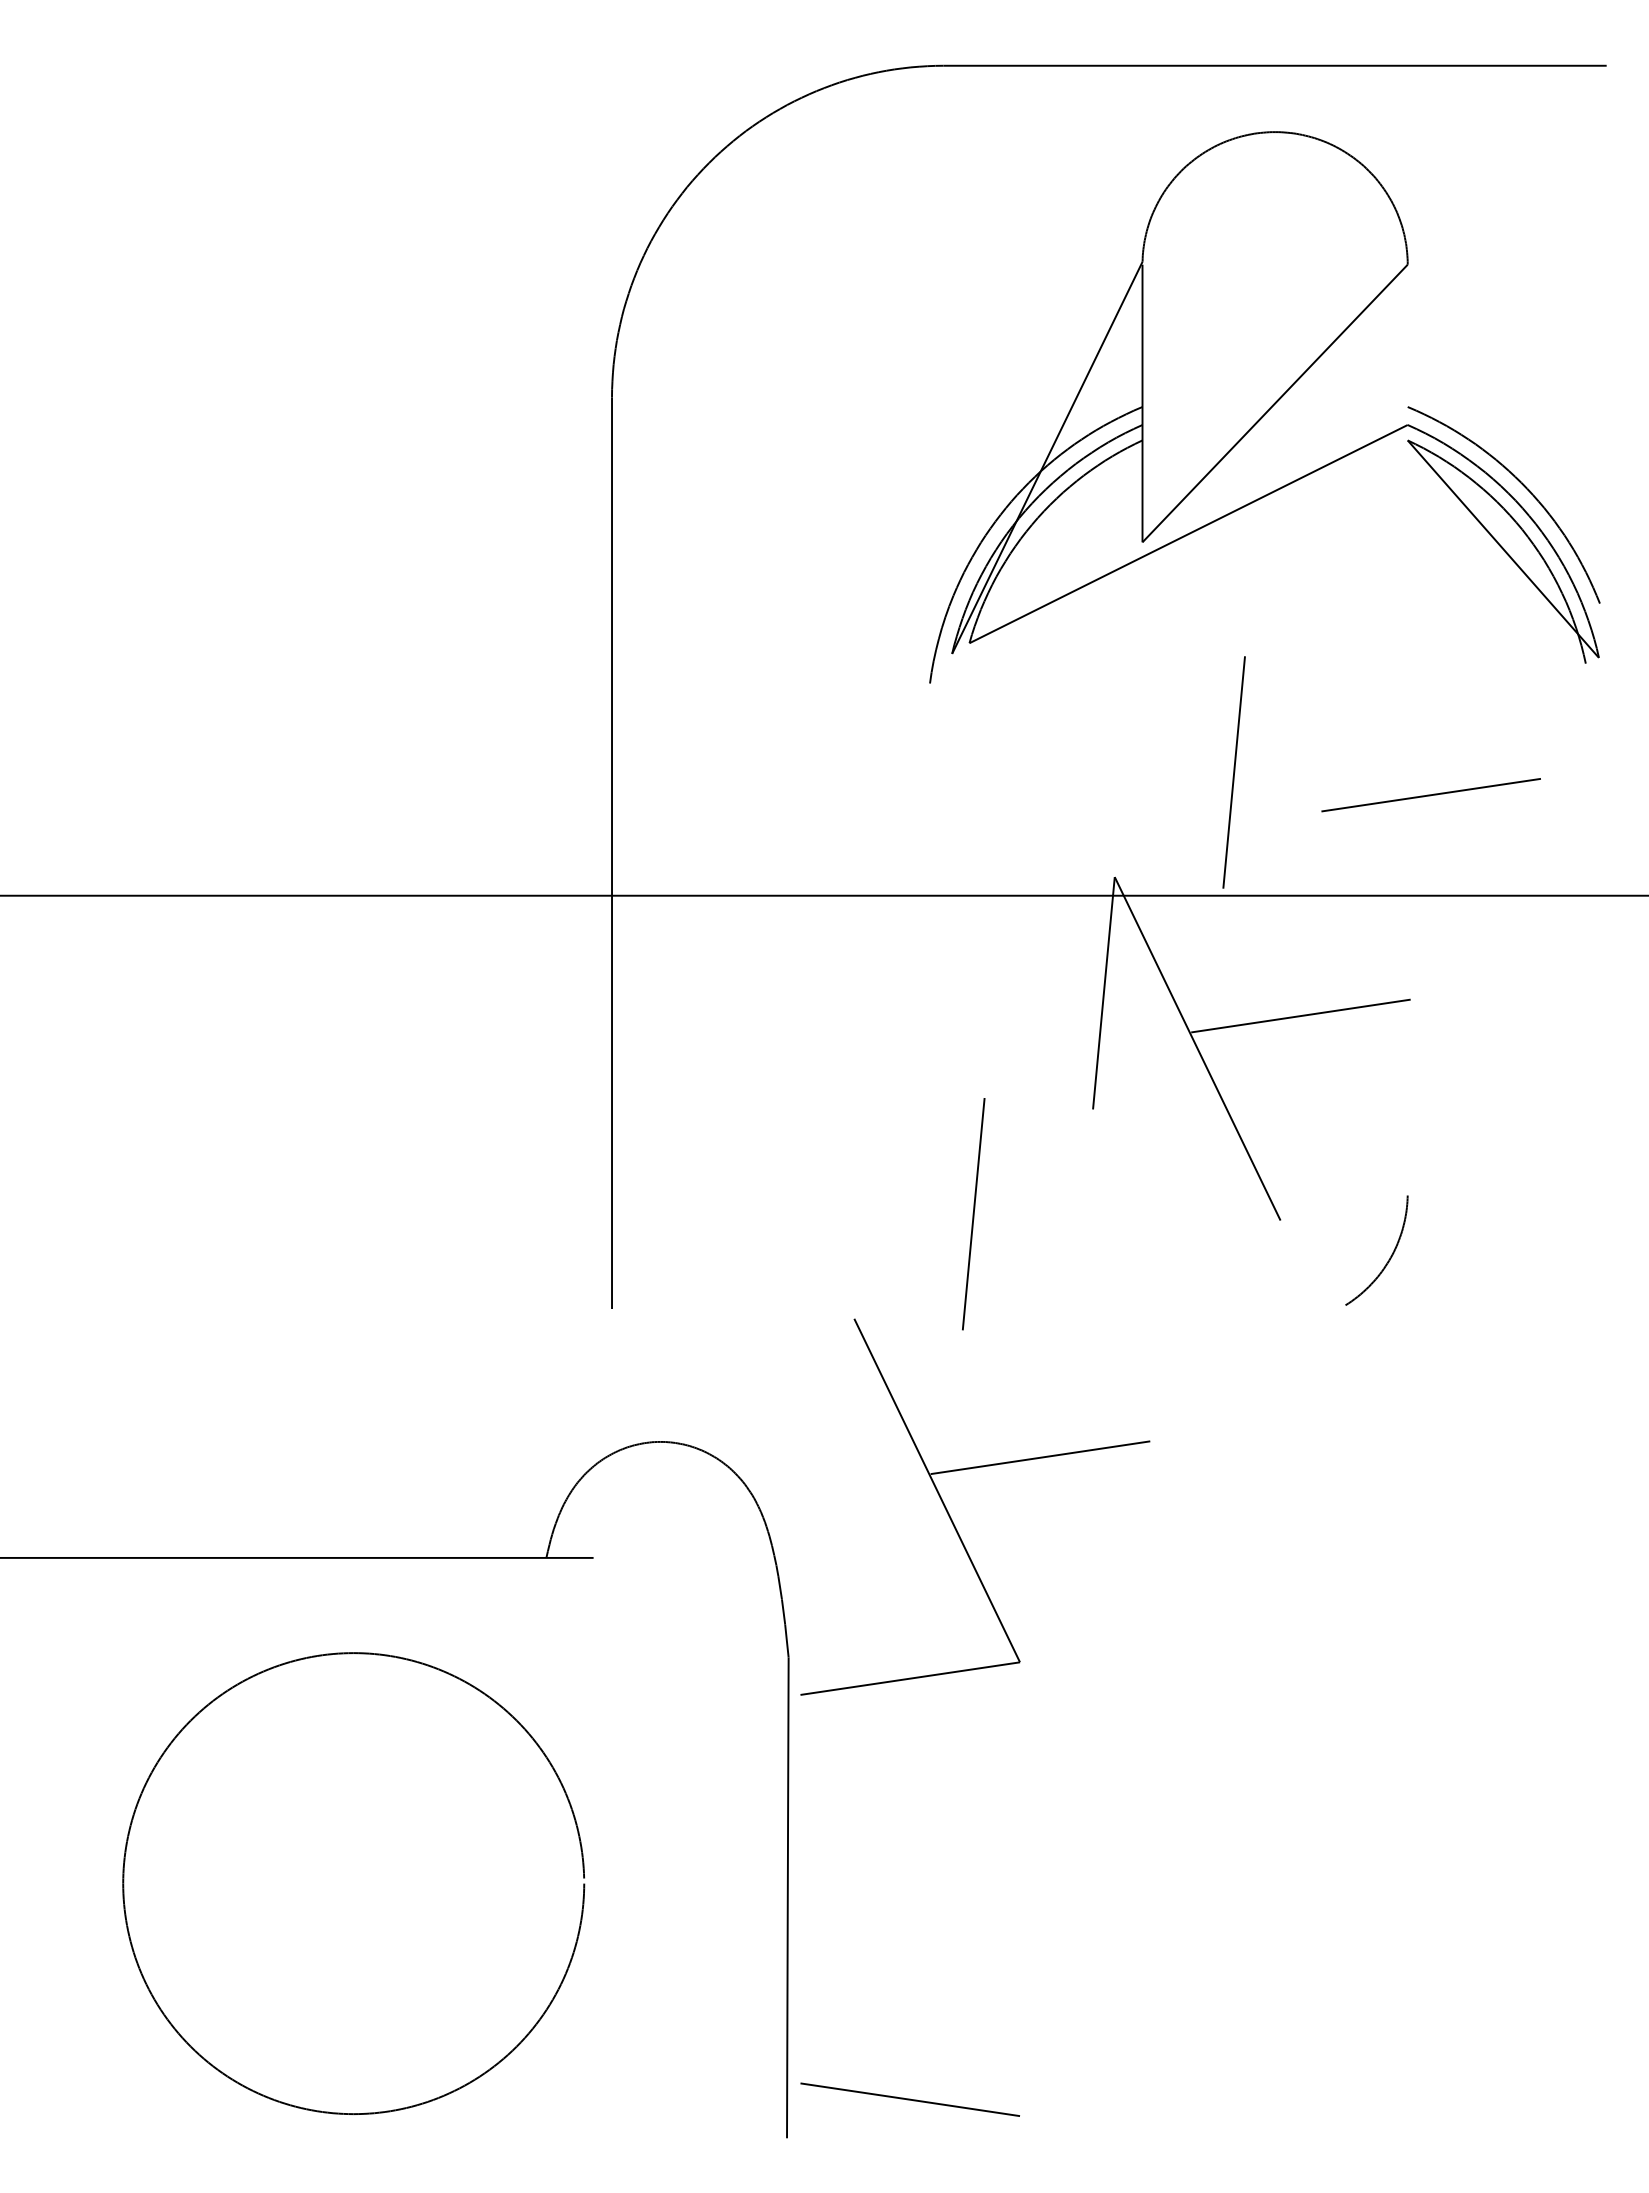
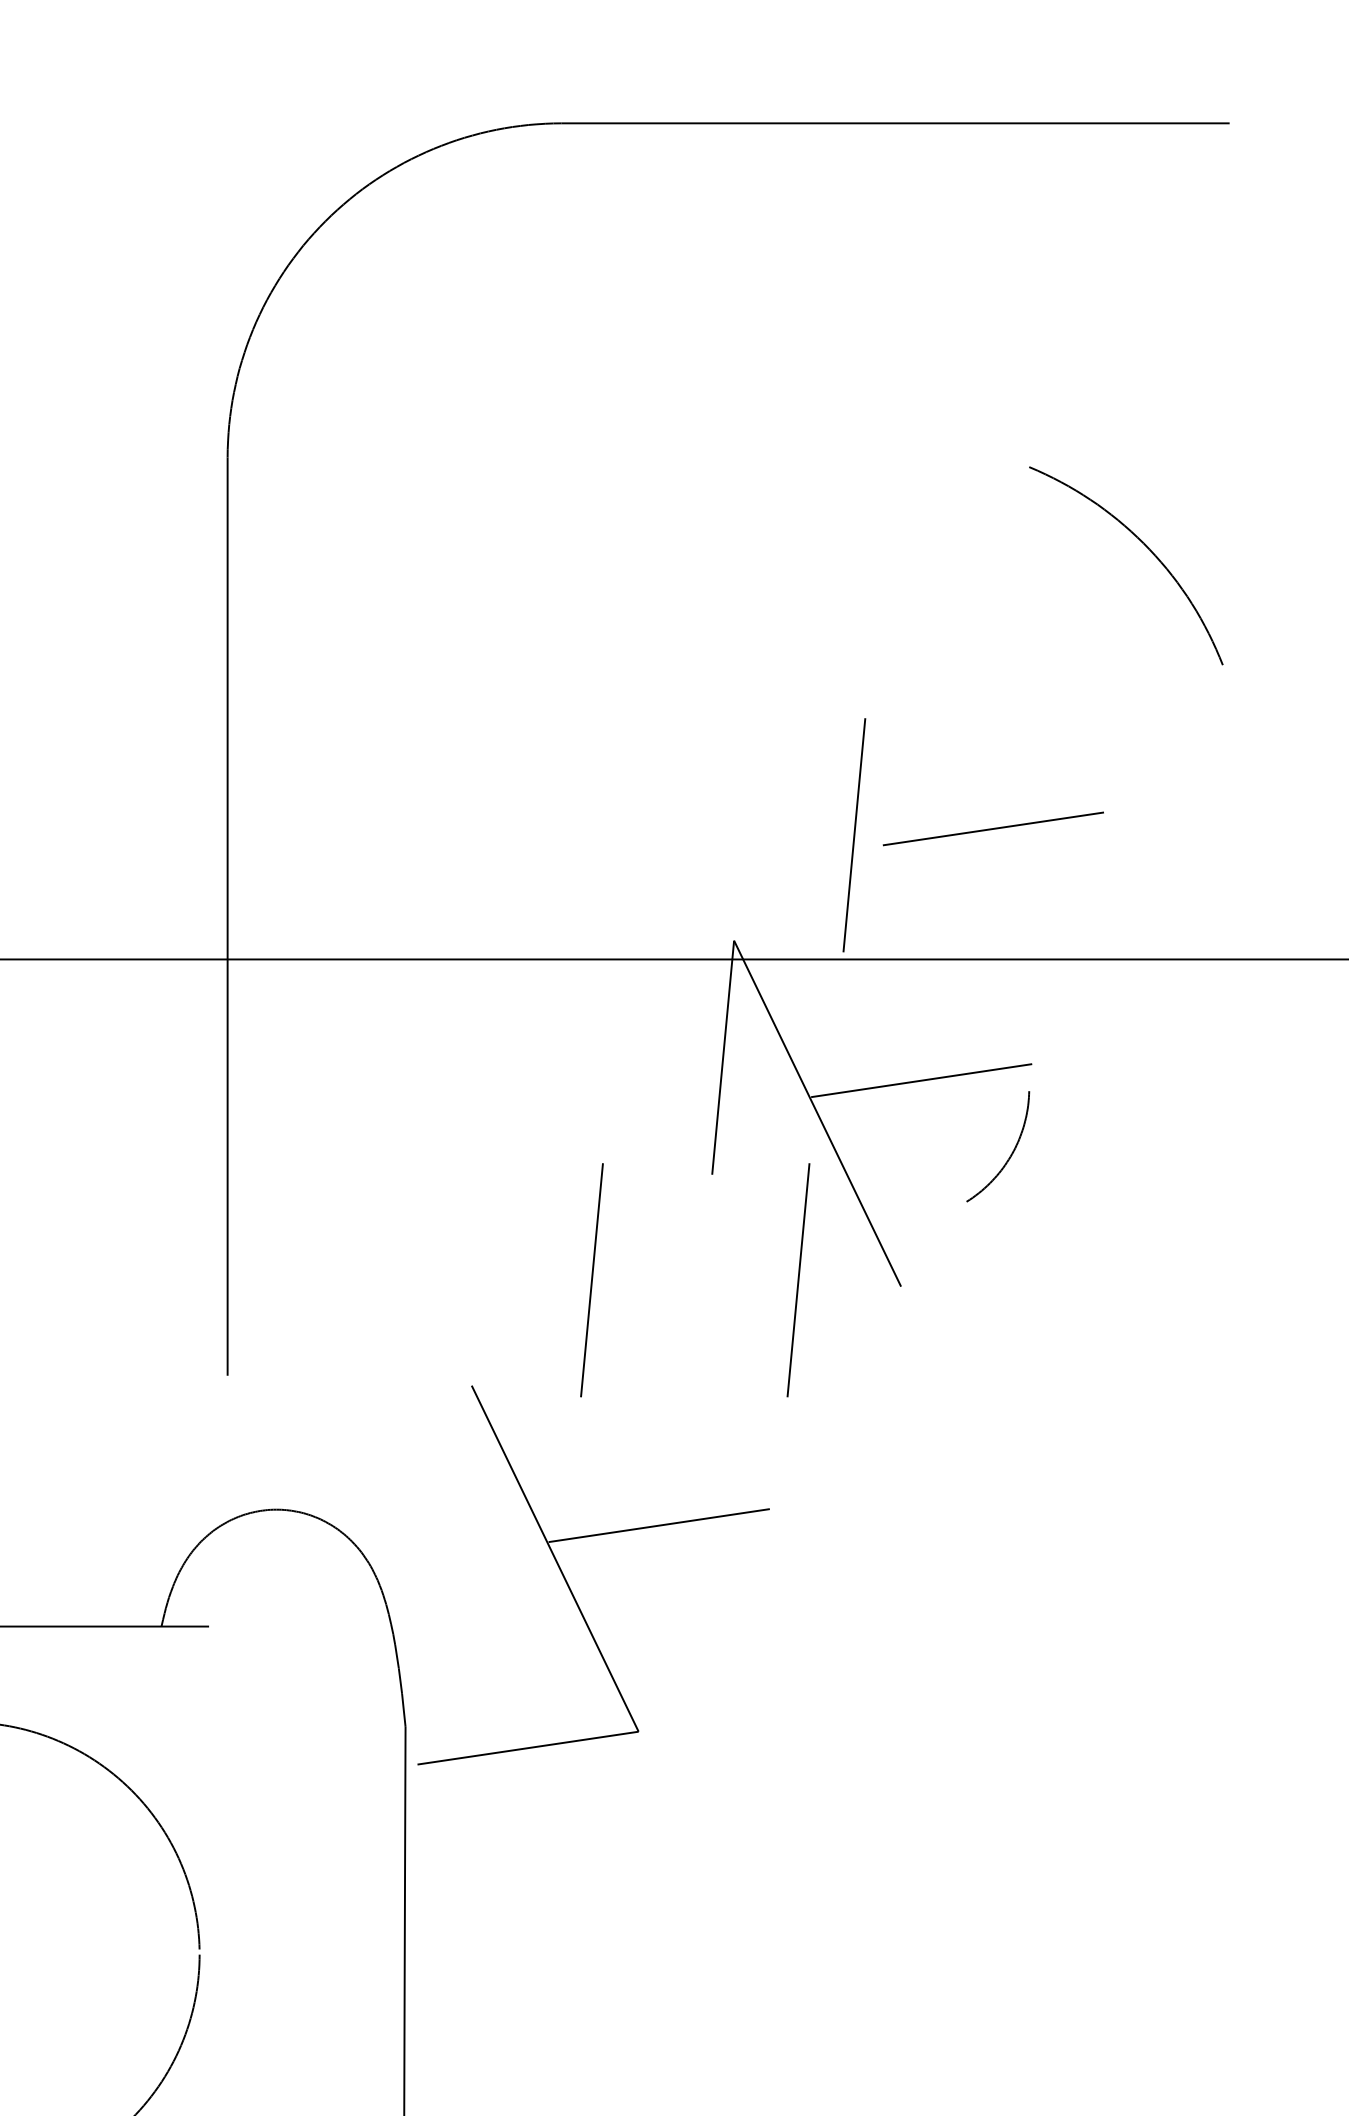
part: (1264, 407) -> (884, 467), removed
line: (1430, 795) -> (992, 829), moved
line: (1178, 1214) -> (798, 1280), added
part: (1389, 1257) -> (1010, 1153), moved

